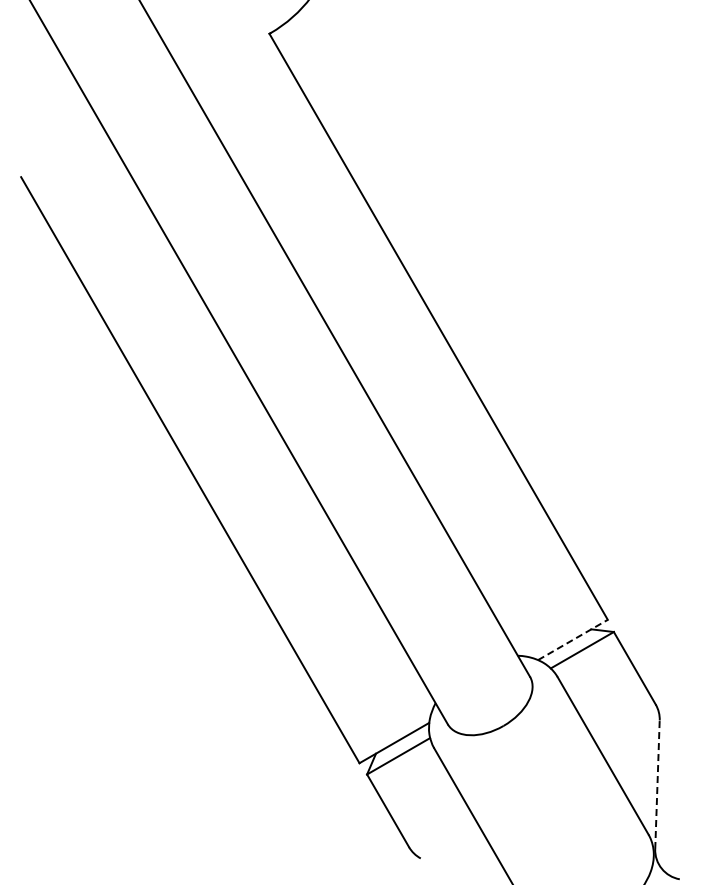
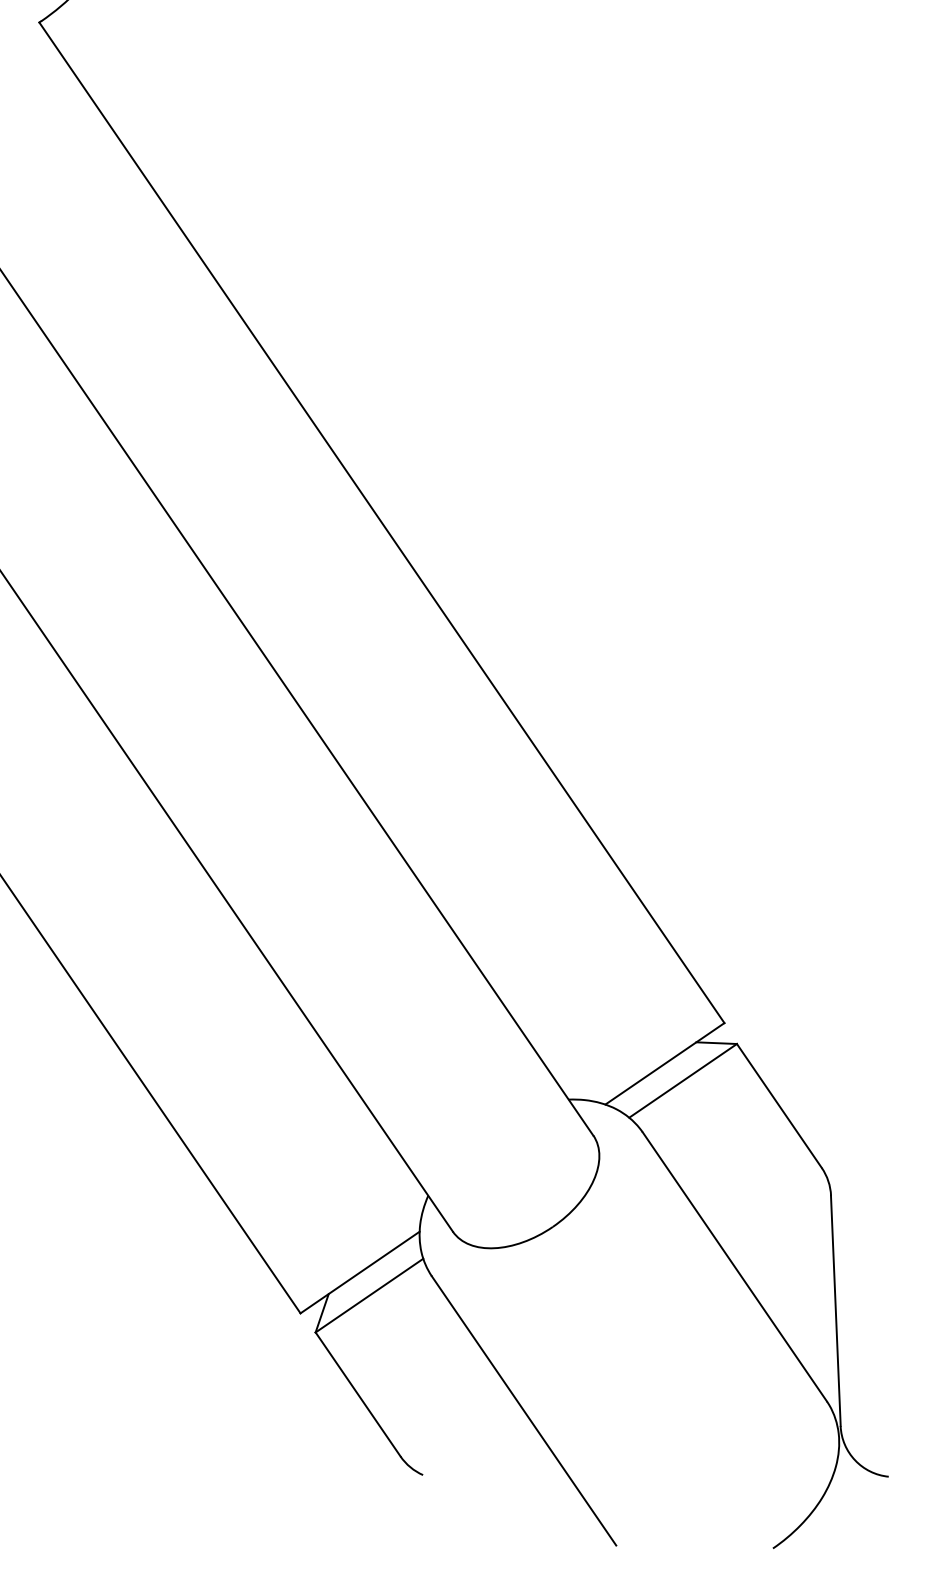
line: (573, 639) -> (665, 1062), dashed -> solid
line: (657, 784) -> (835, 1310), dashed -> solid

